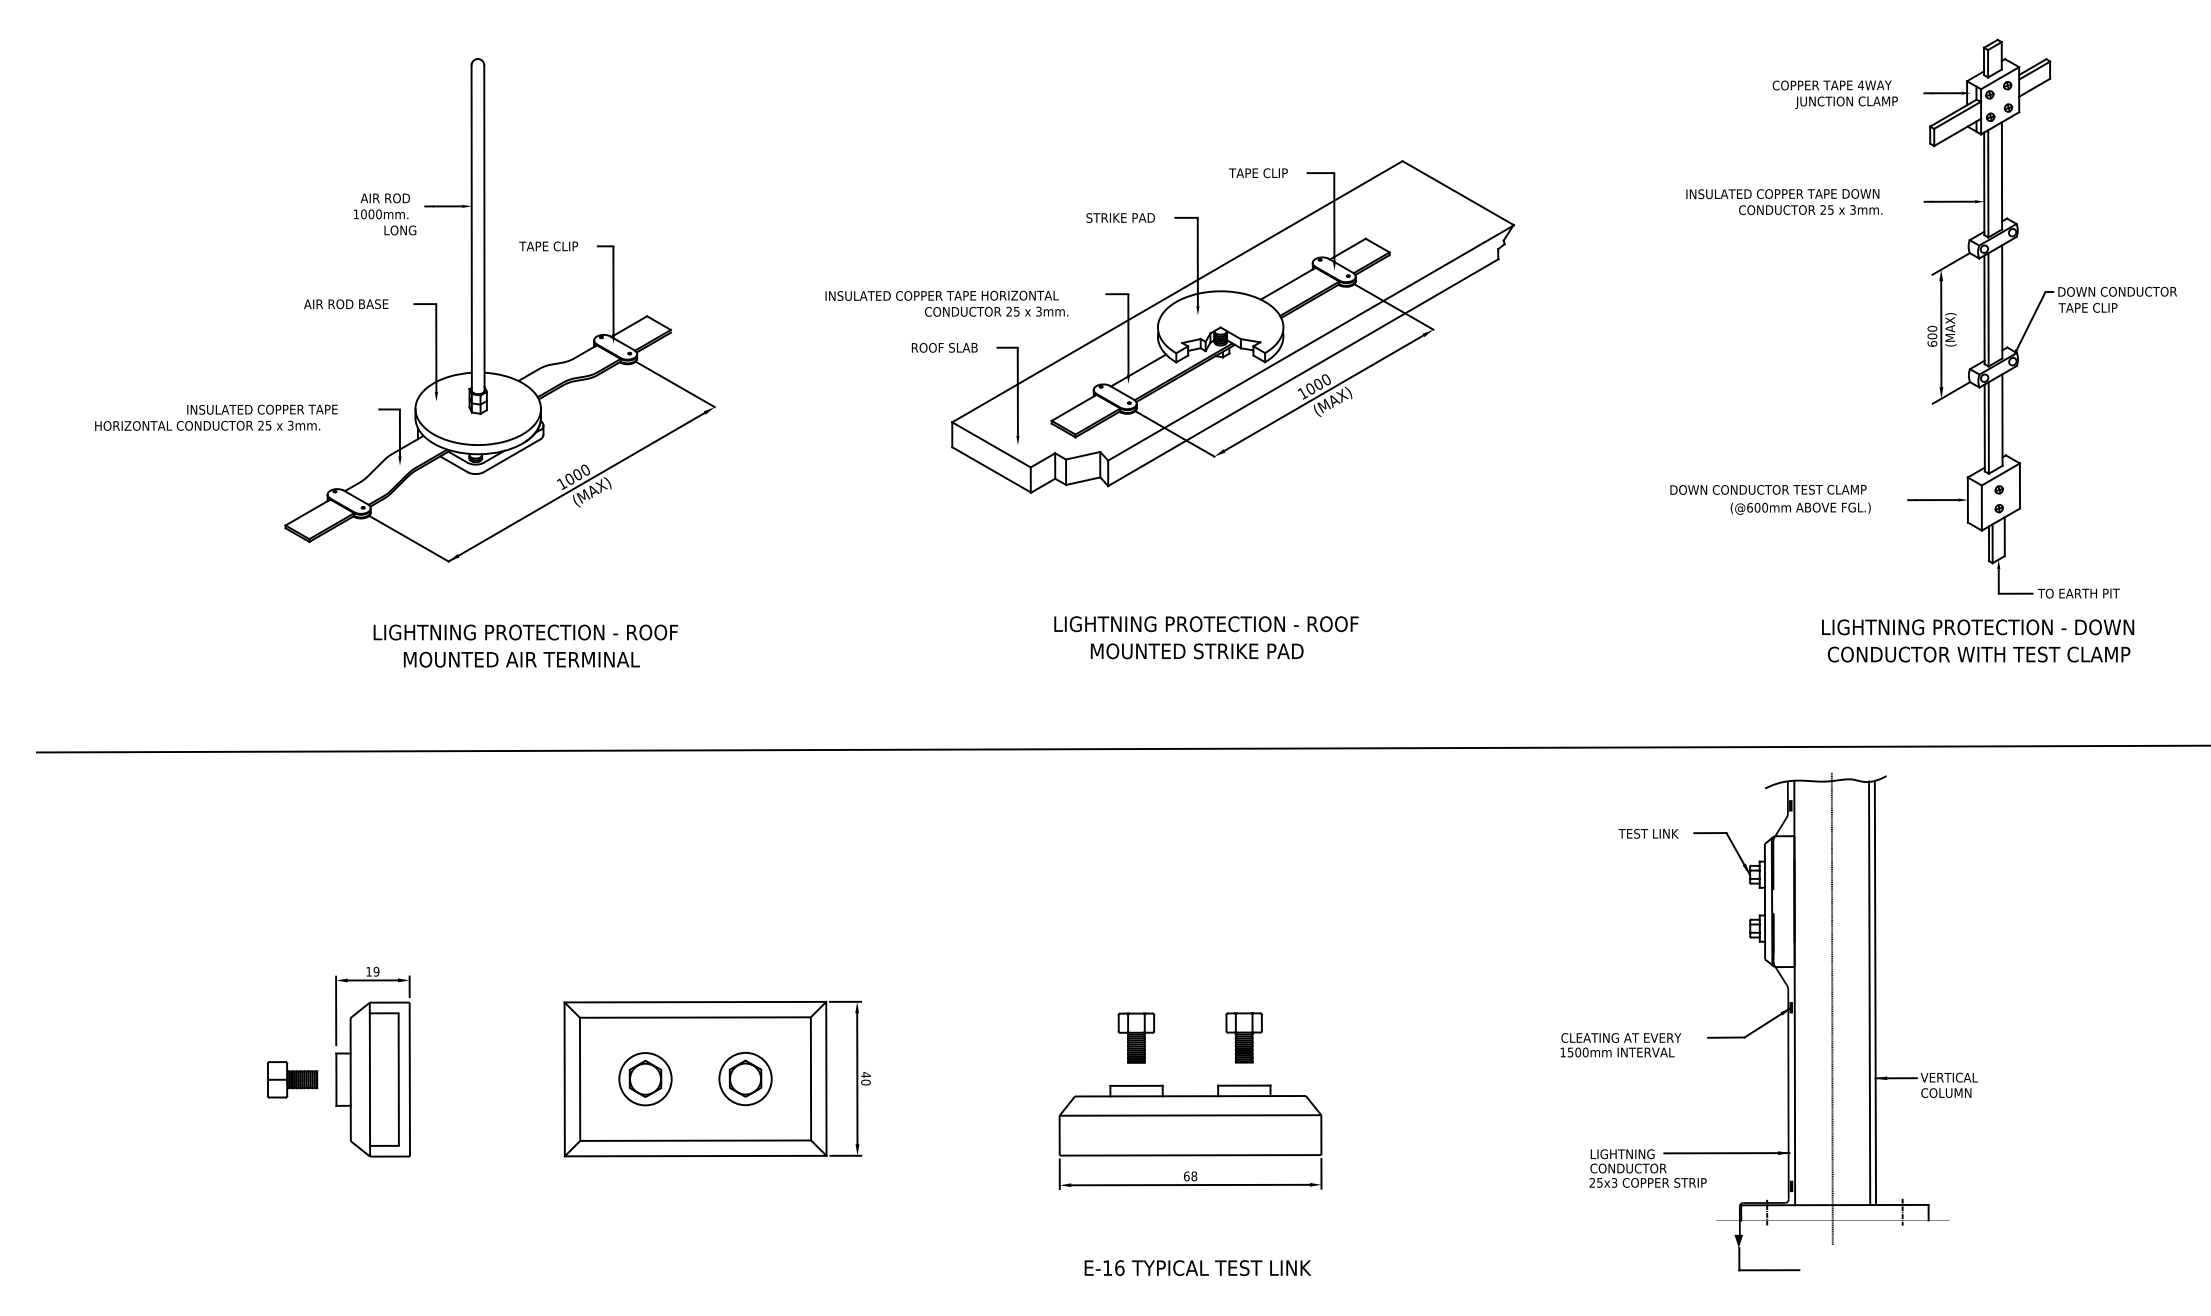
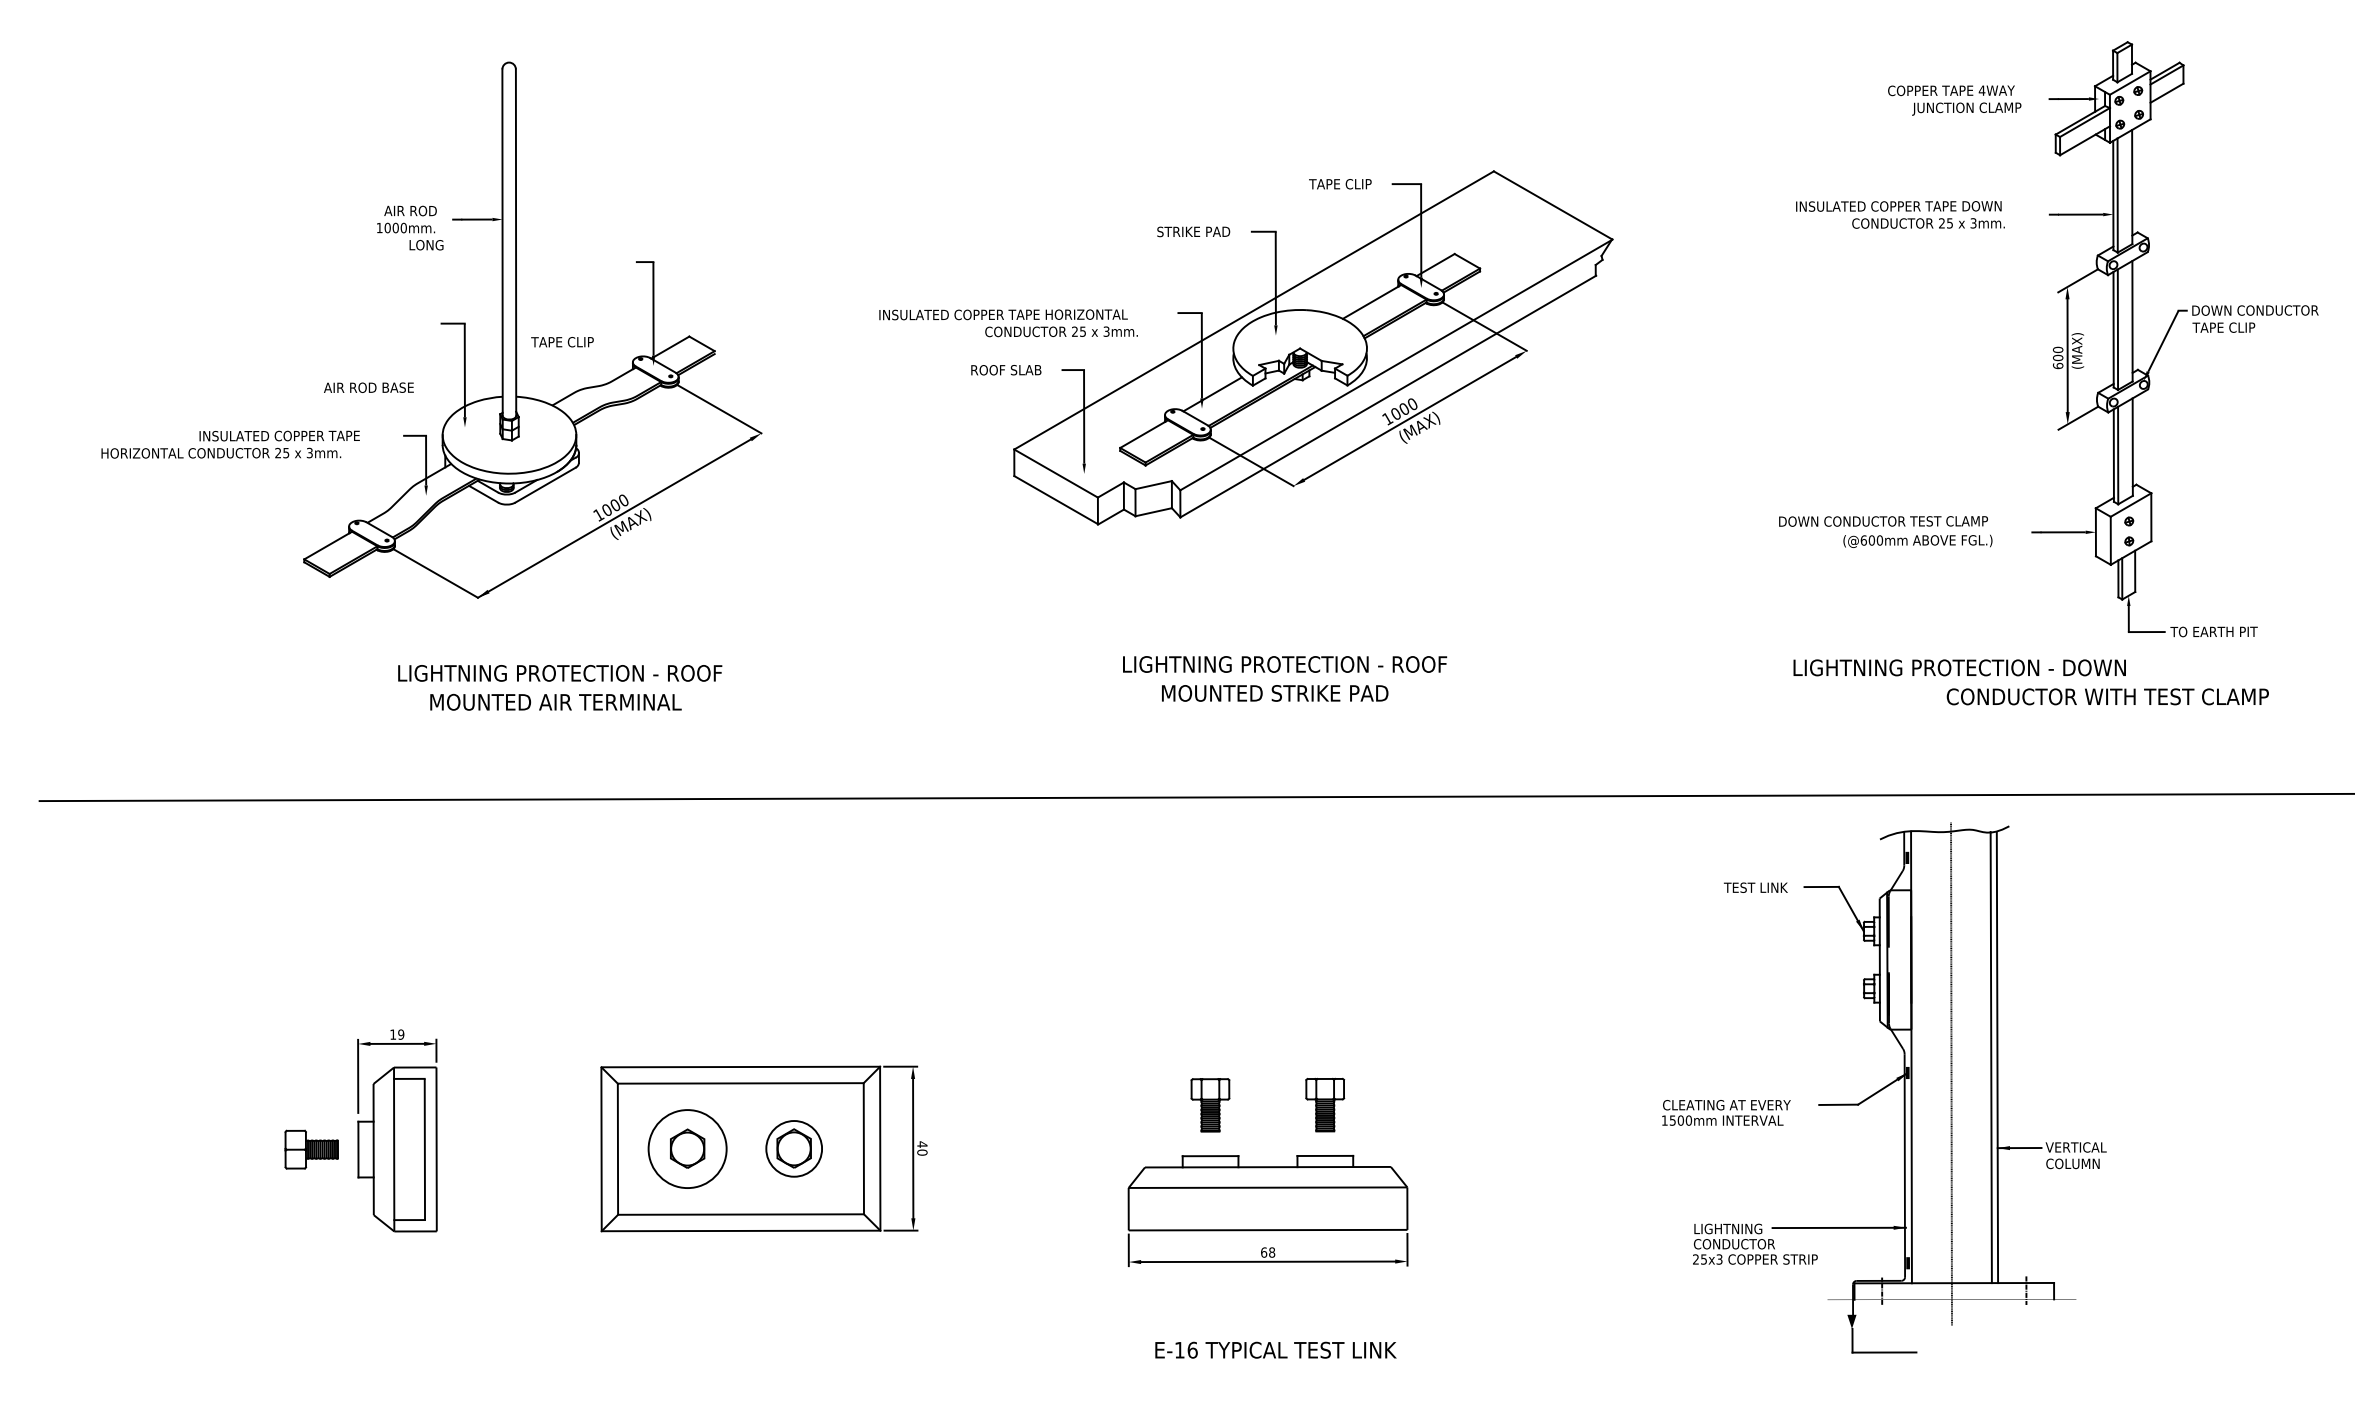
text: (548, 246) -> (562, 342), moved
text: (345, 303) -> (368, 387), moved
text: (1977, 627) -> (1959, 667), moved
circle: (645, 1078) -> (687, 1148), size x1.4

